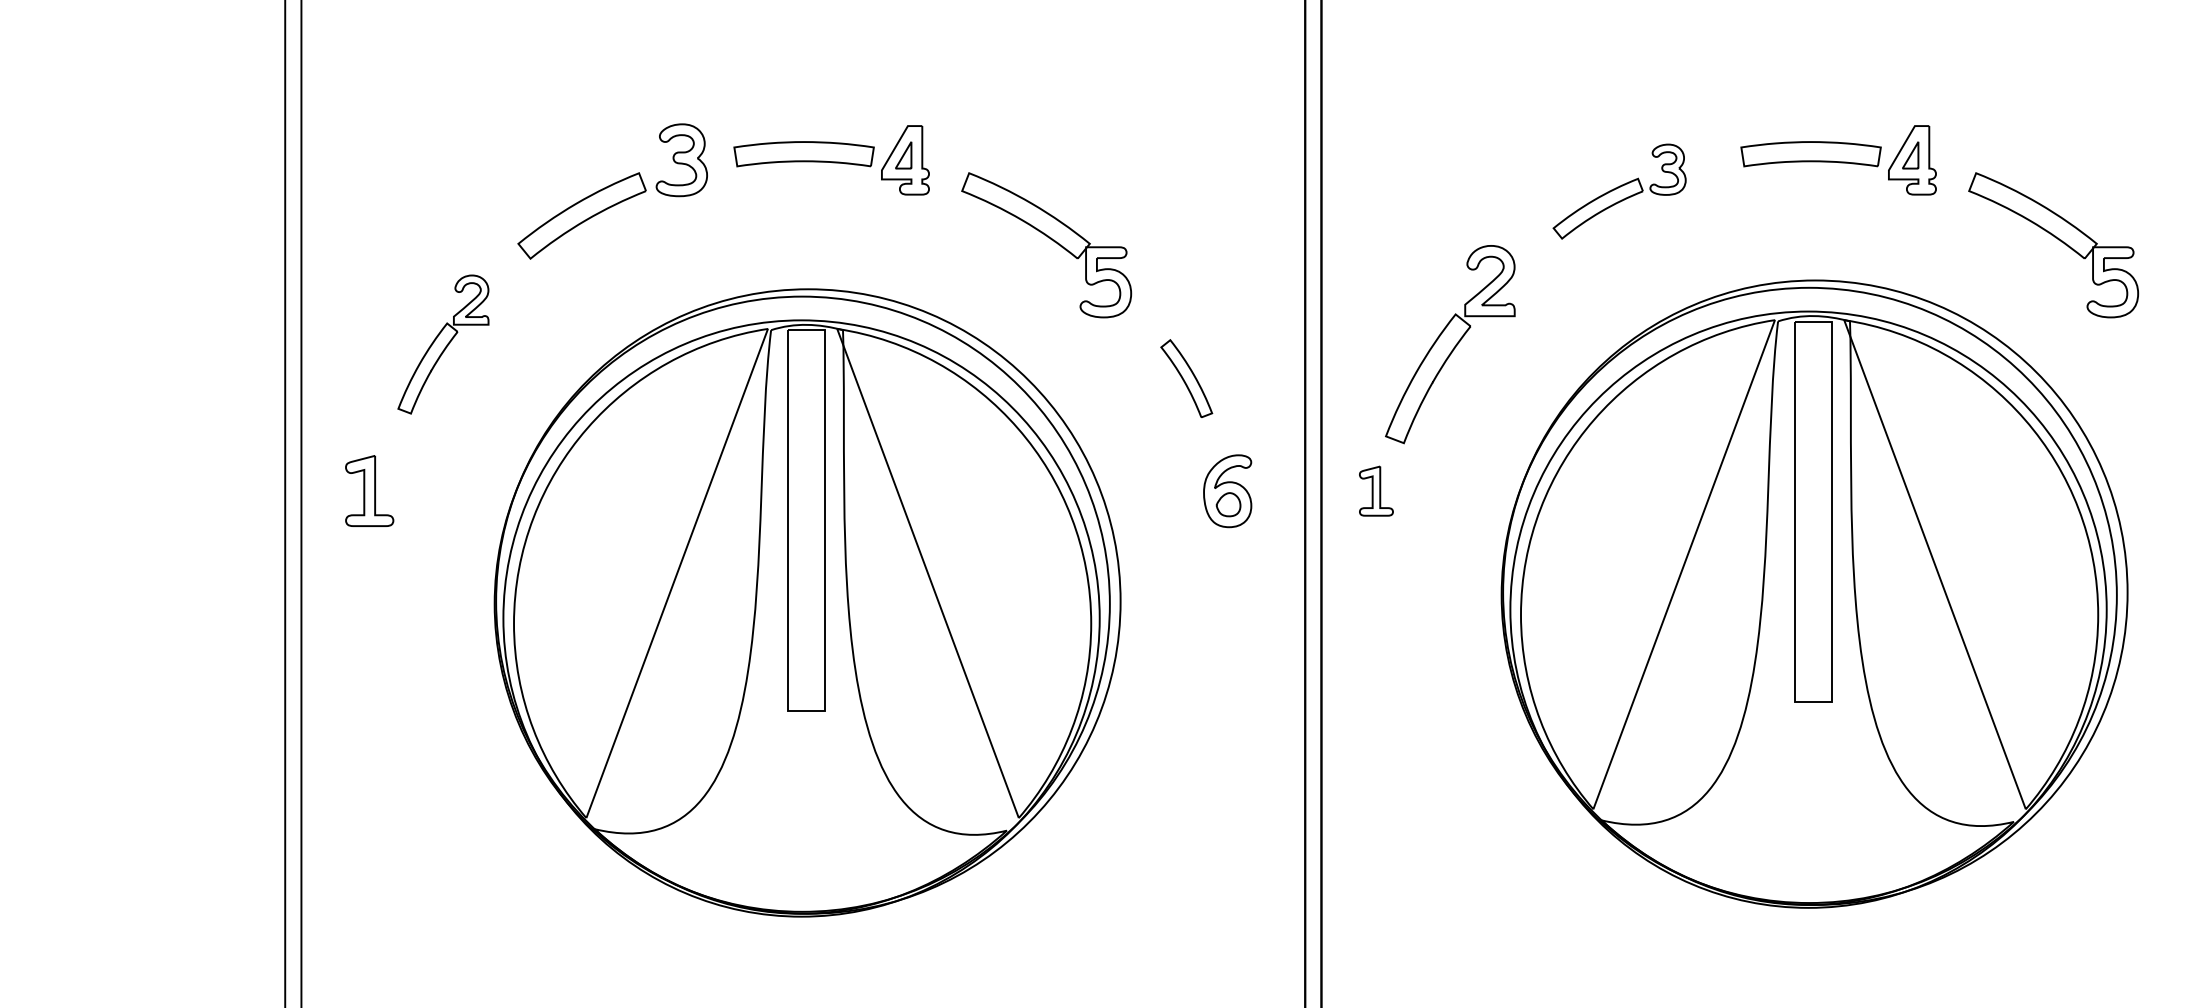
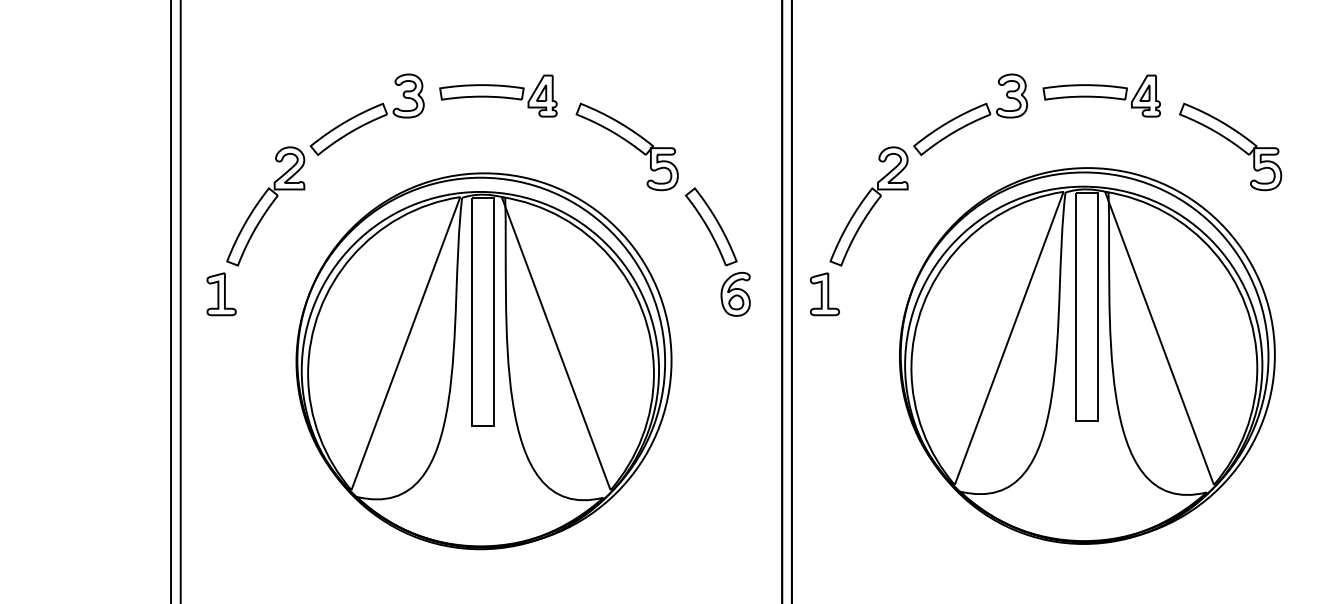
part: (1619, 191) -> (970, 114), size x1.43
part: (442, 344) -> (265, 206), size x1.43
part: (1185, 377) -> (710, 226), size x1.67
part: (1375, 491) -> (824, 294), size x1.43

